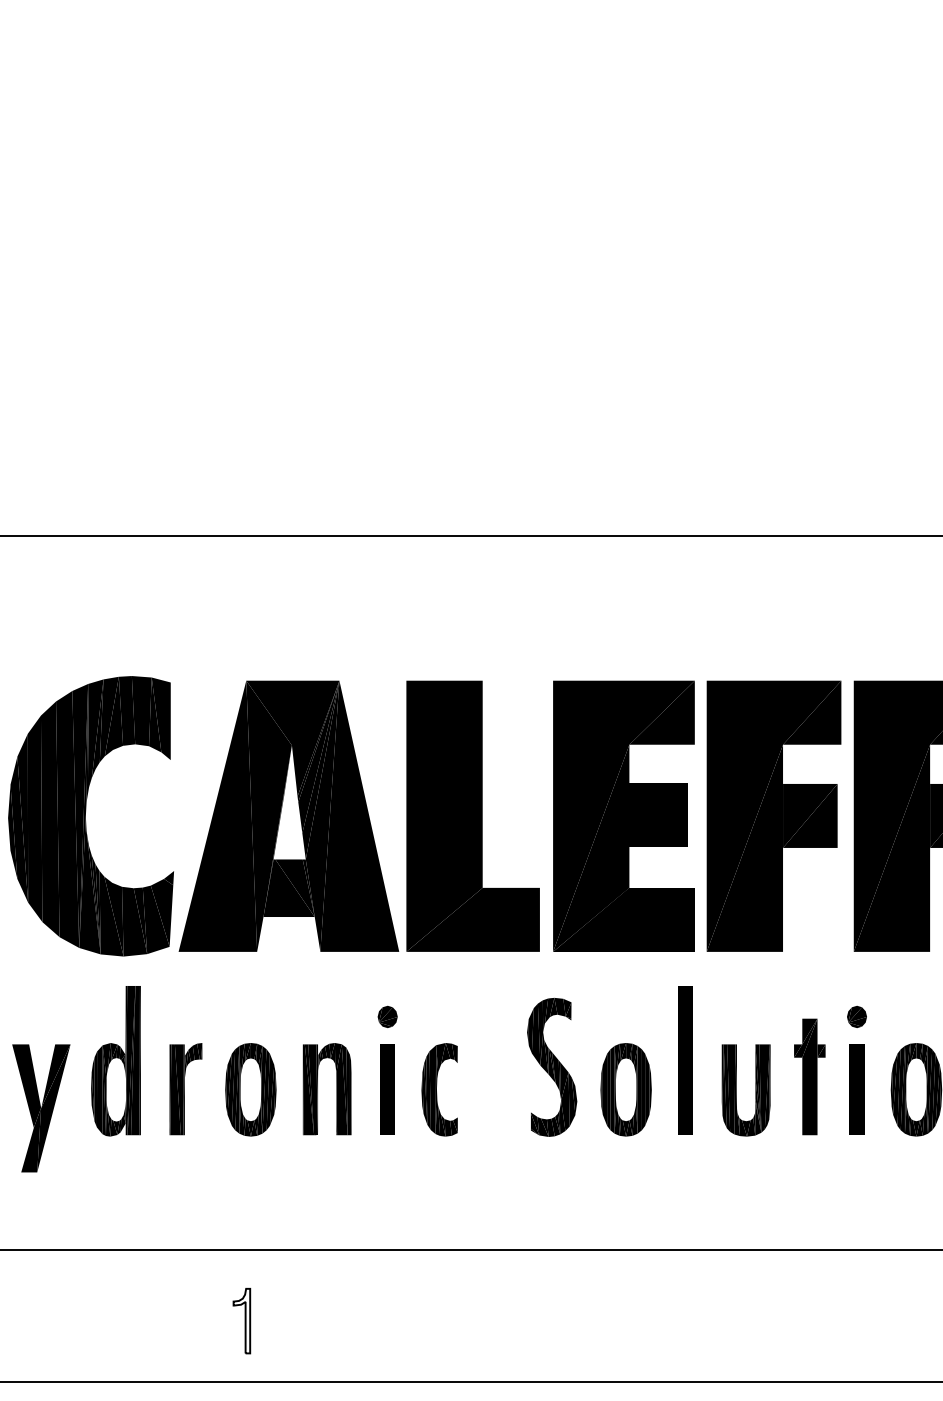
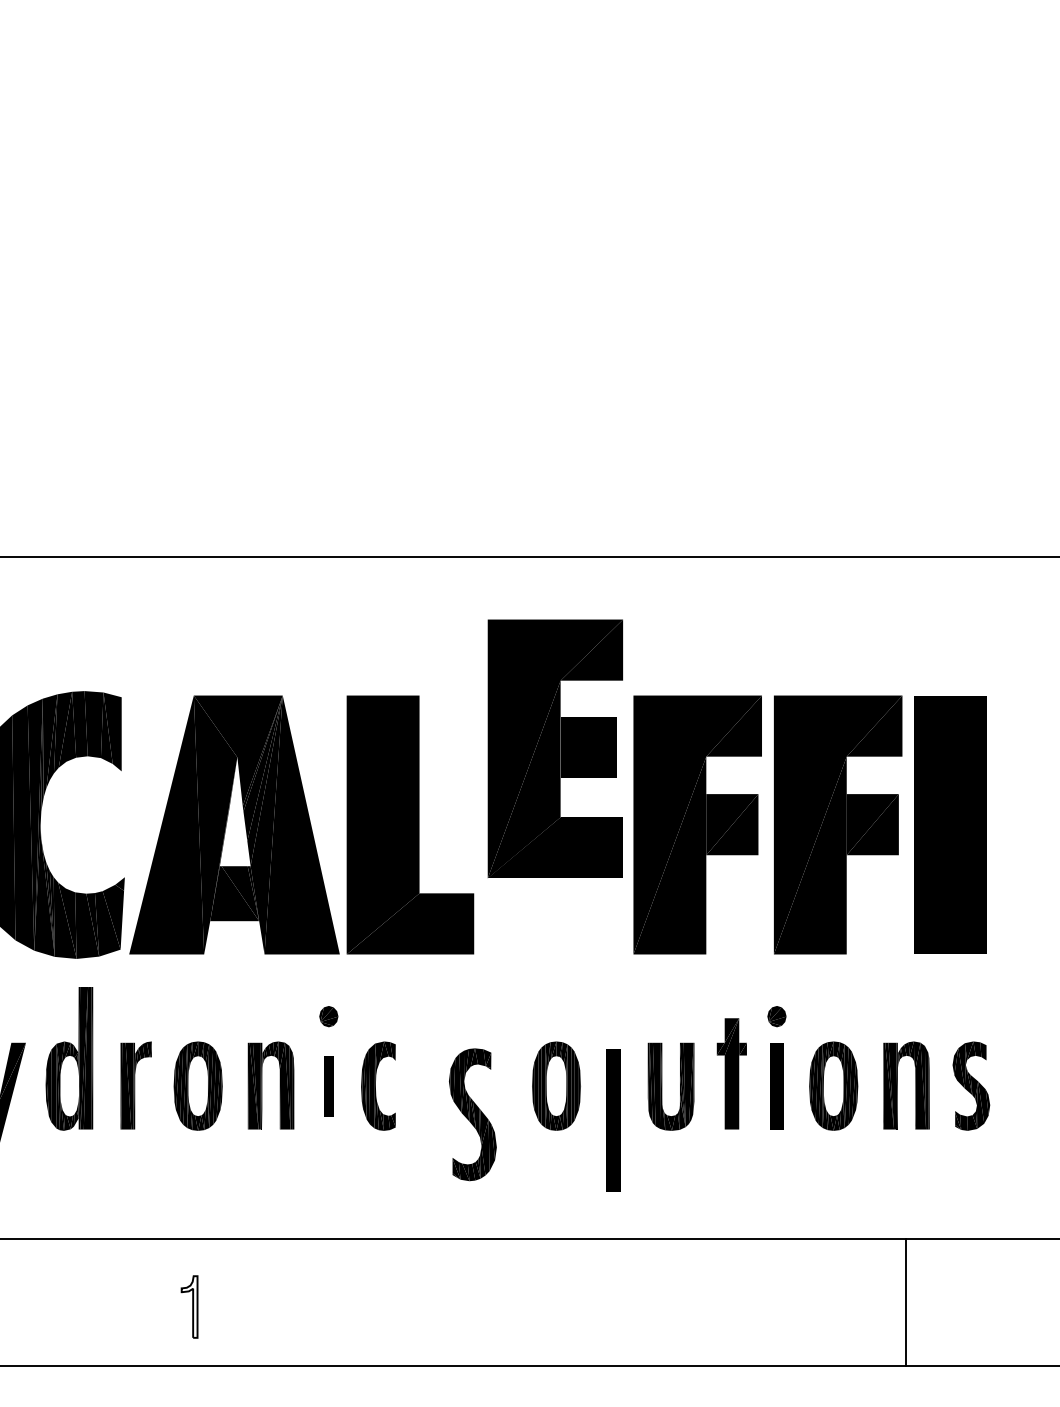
part: (622, 815) -> (554, 748), moved
part: (685, 1060) -> (613, 1120), moved
part: (551, 1067) -> (472, 1114), moved
part: (387, 1090) -> (328, 1086), size x0.7

